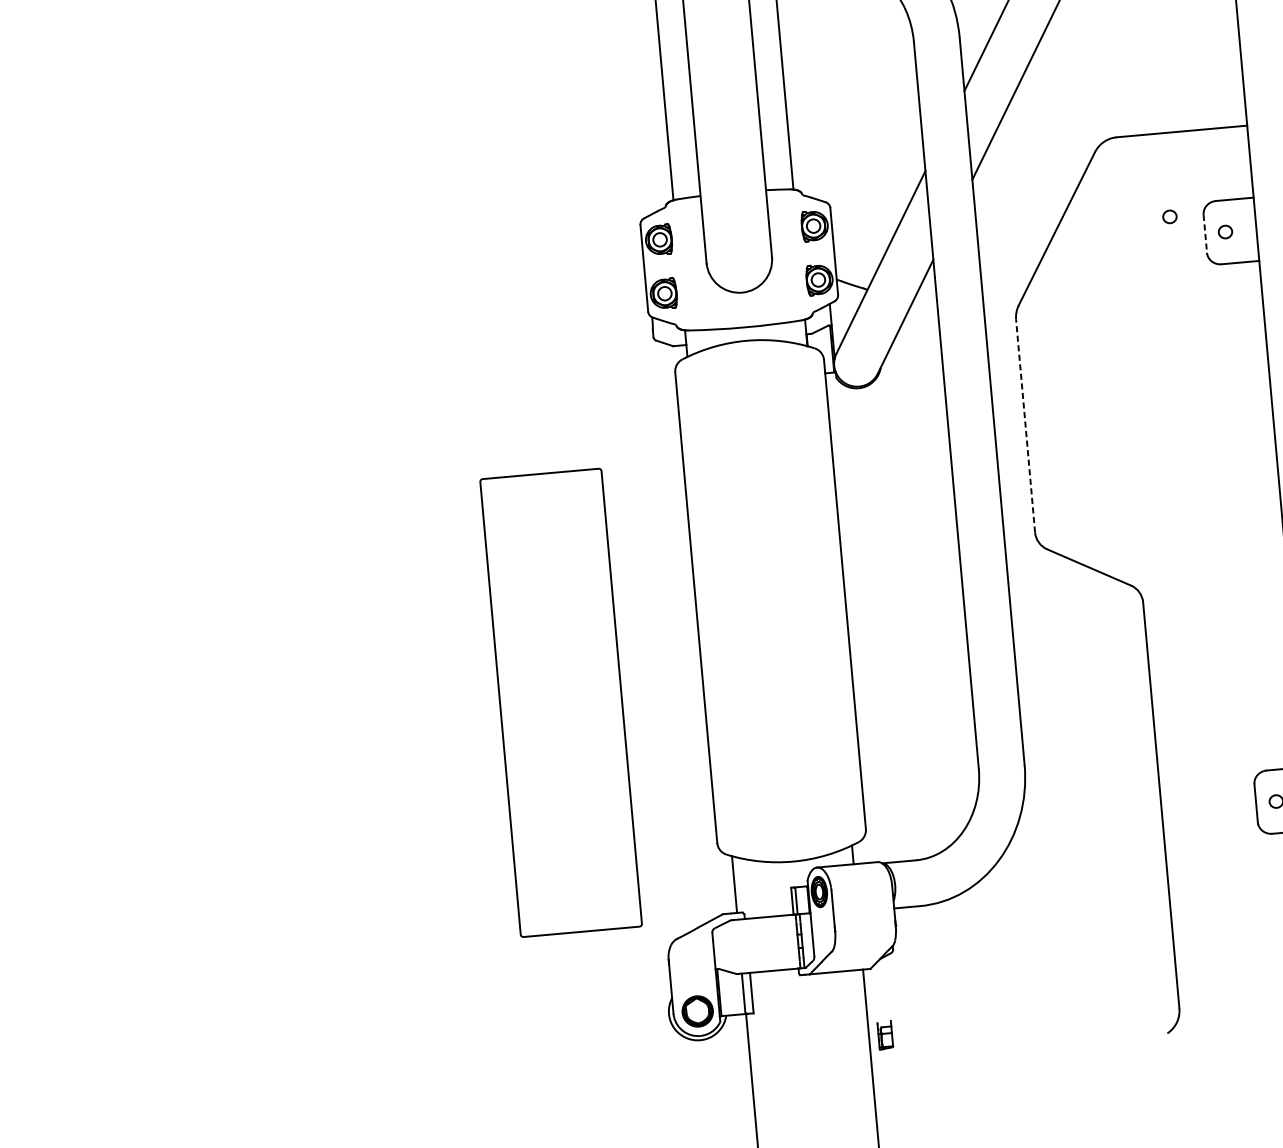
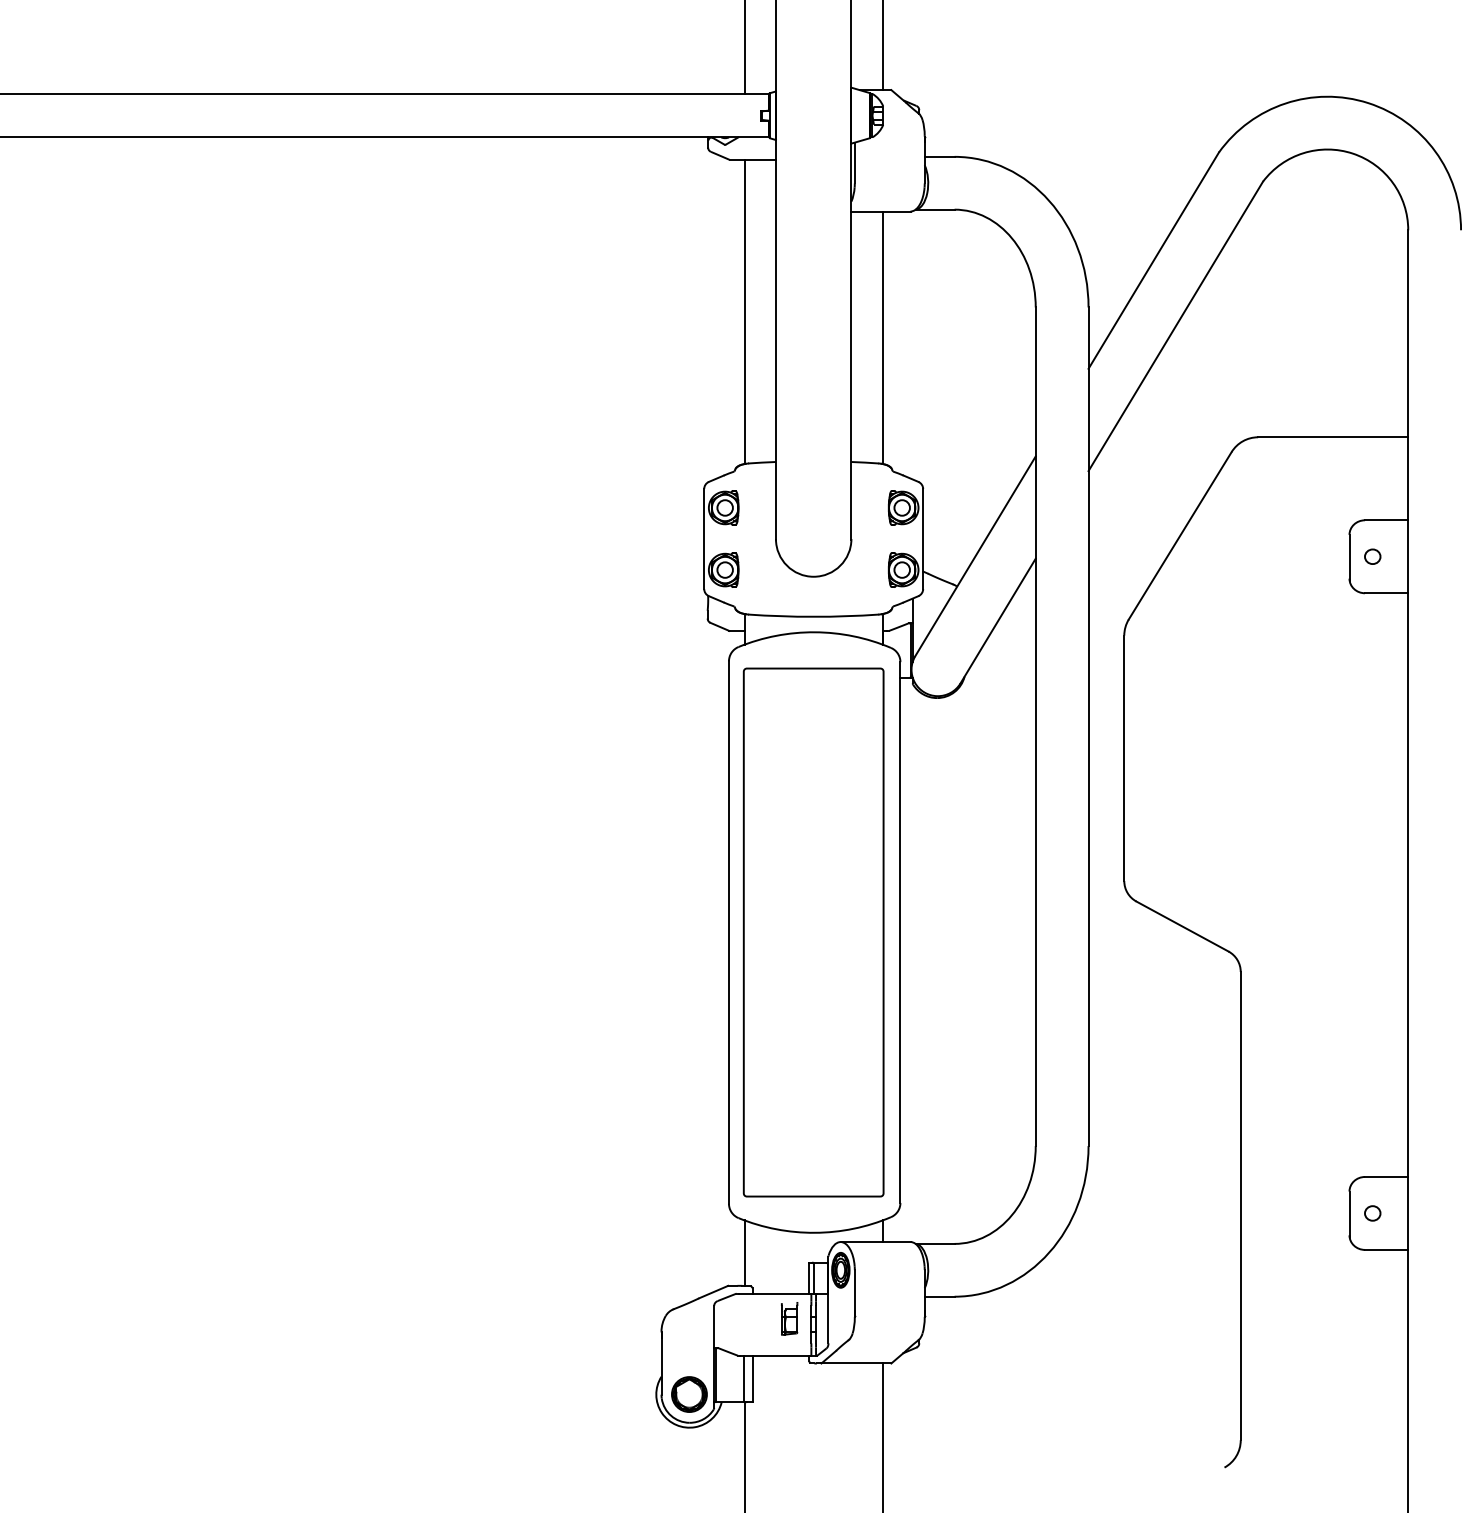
part: (1169, 216) -> (1310, 533), removed
line: (1205, 235) -> (1349, 558), dashed -> solid
line: (1025, 426) -> (1124, 758), dashed -> solid
part: (560, 702) -> (813, 932), moved
part: (885, 1034) -> (789, 1318), moved

